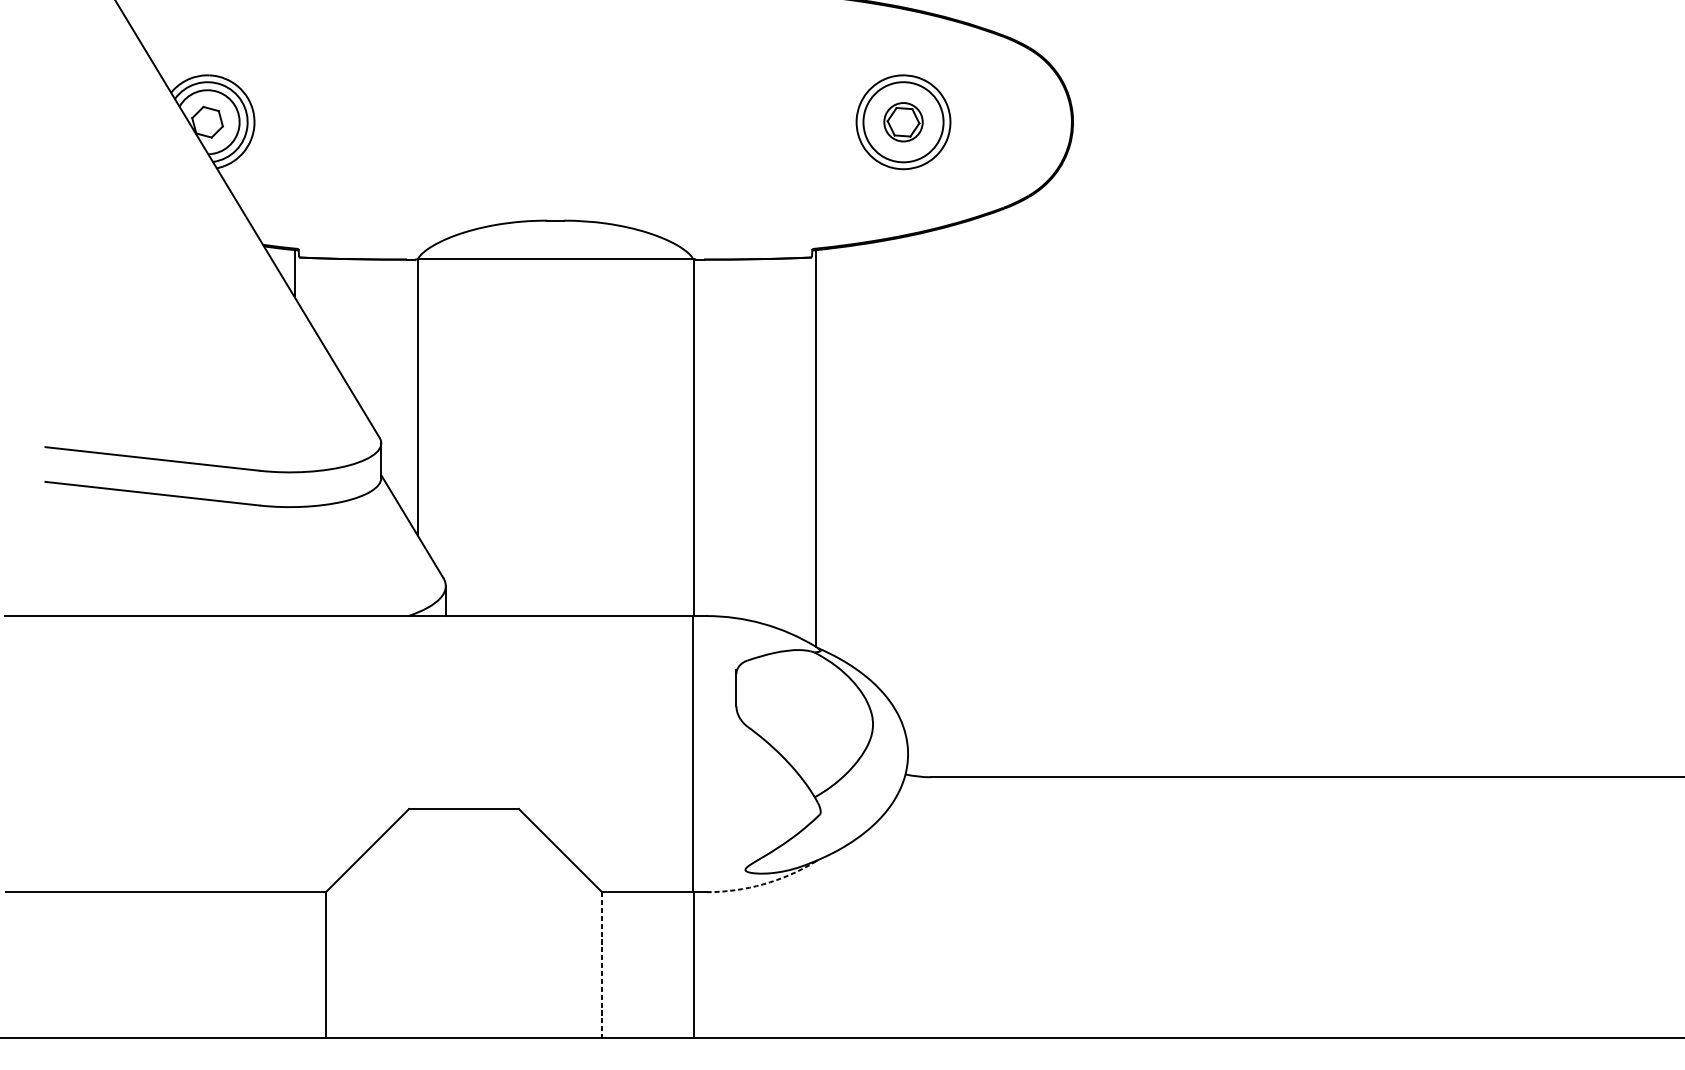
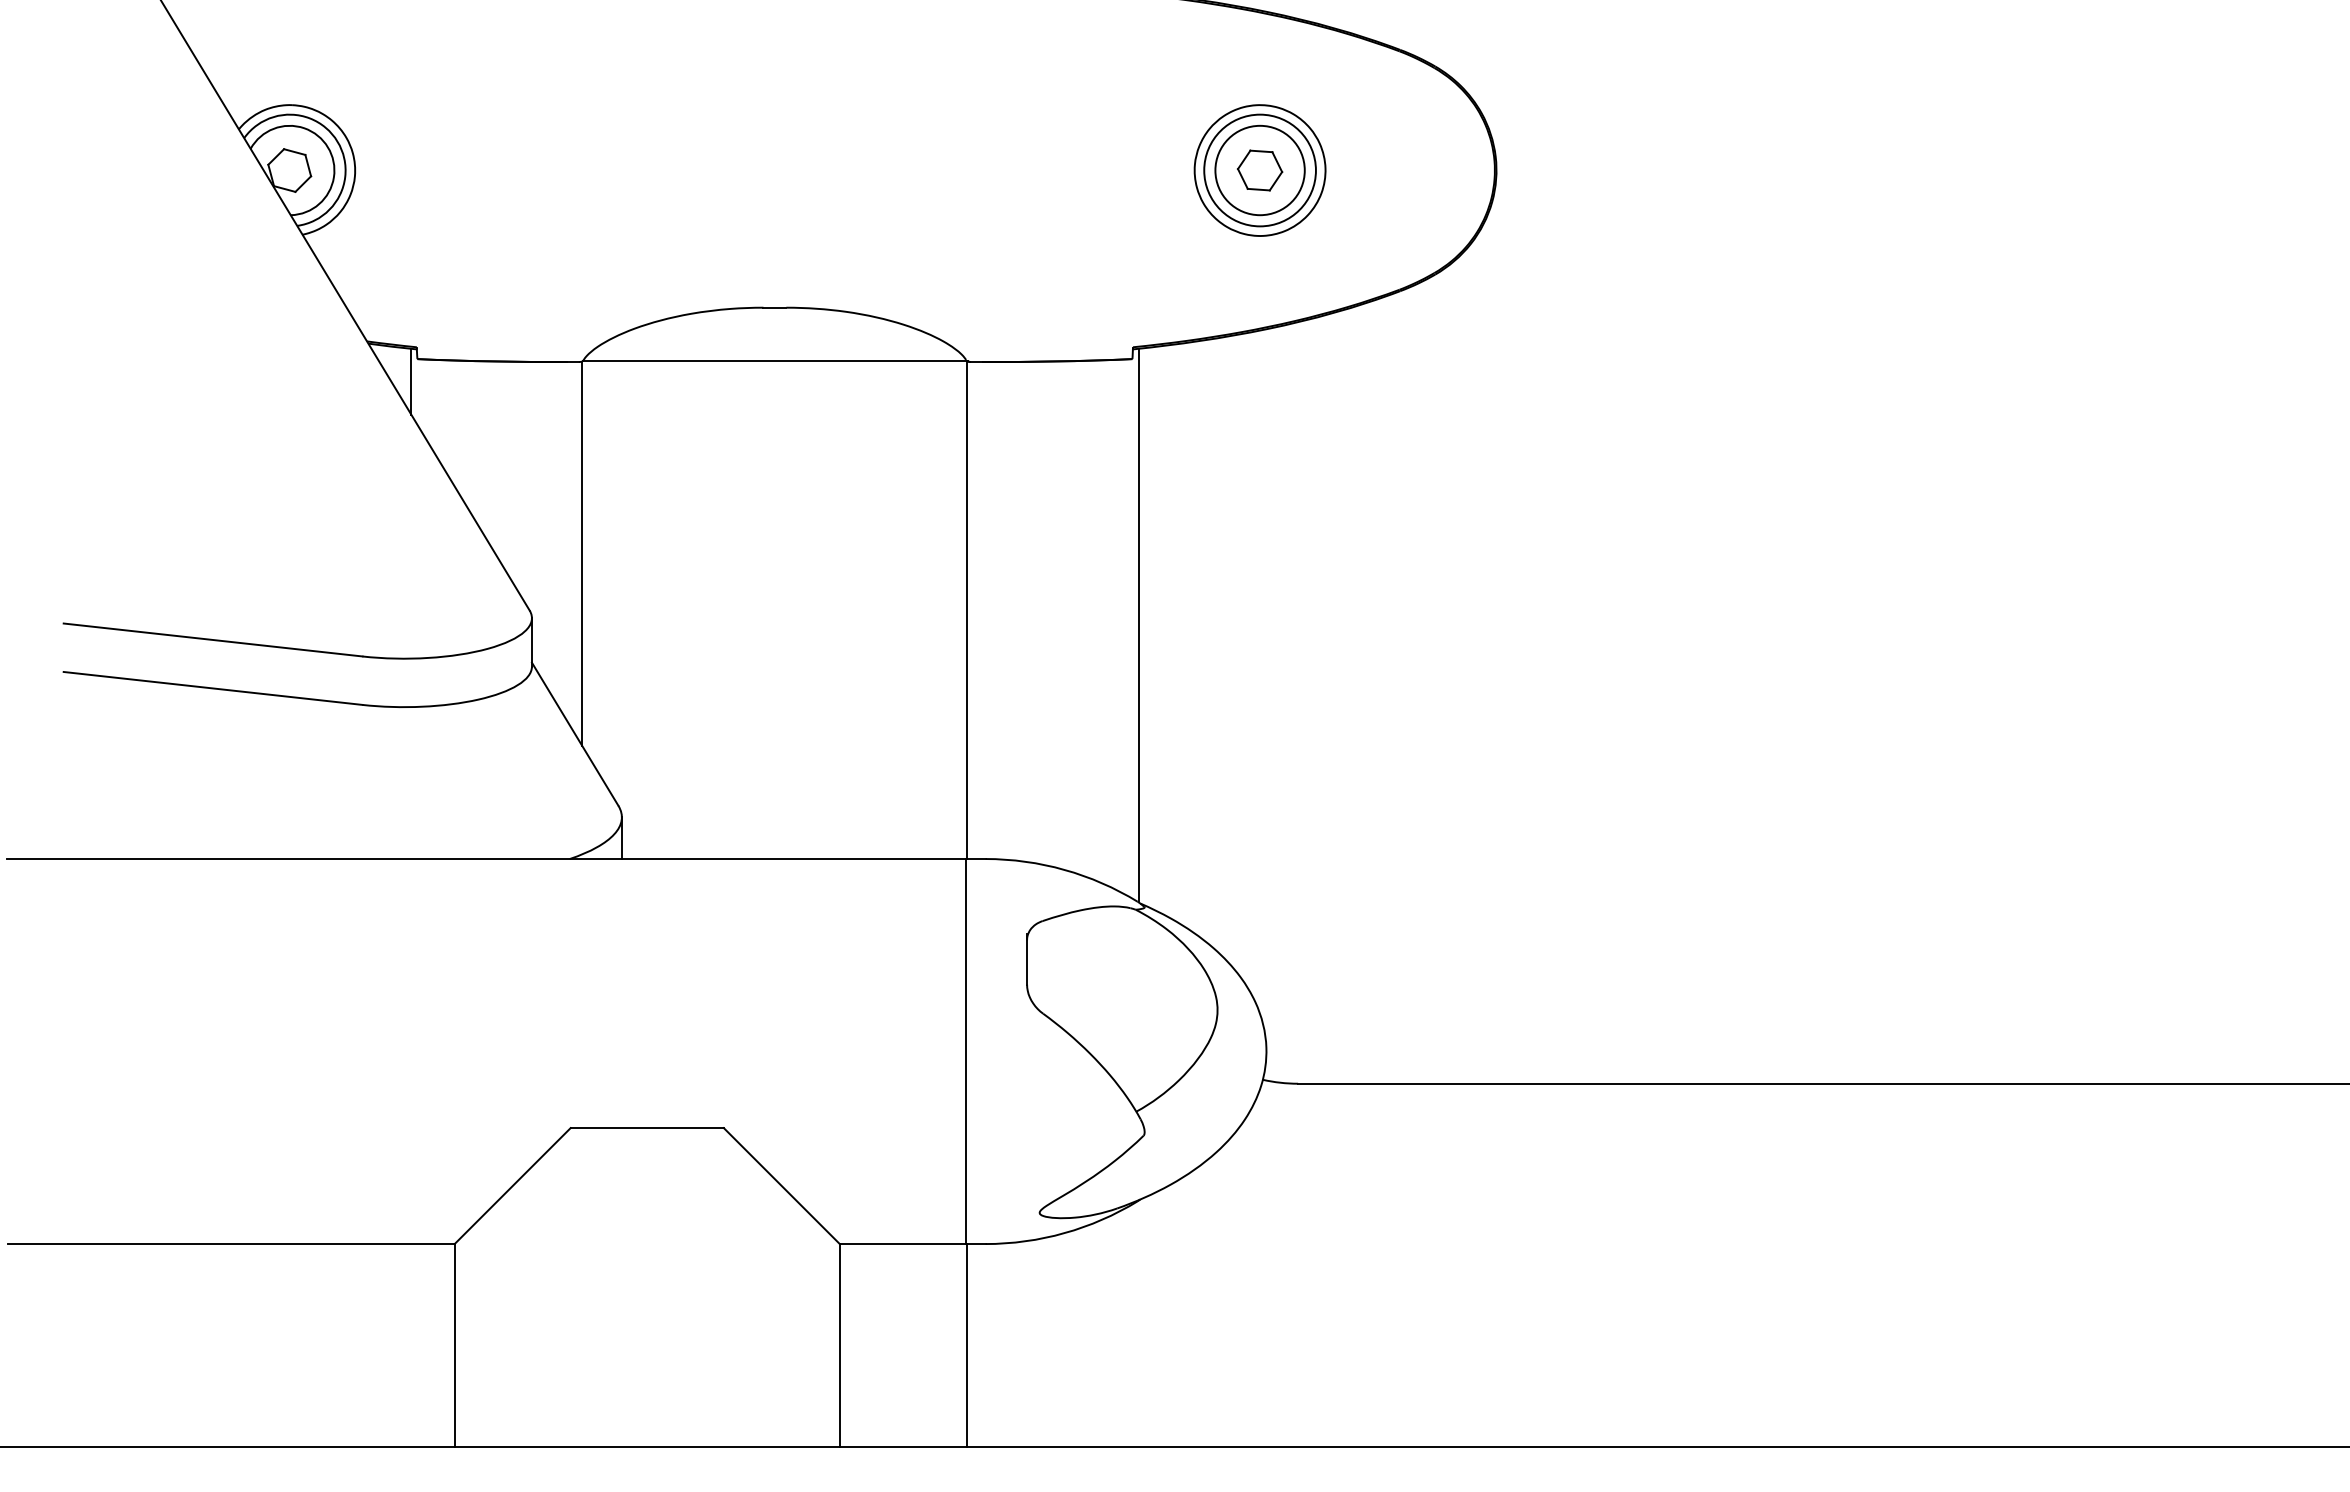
circle: (903, 122) -> (1259, 170), size x1.67
arc: (763, 884) -> (1064, 1233), dashed -> solid
line: (601, 964) -> (839, 1345), dashed -> solid

